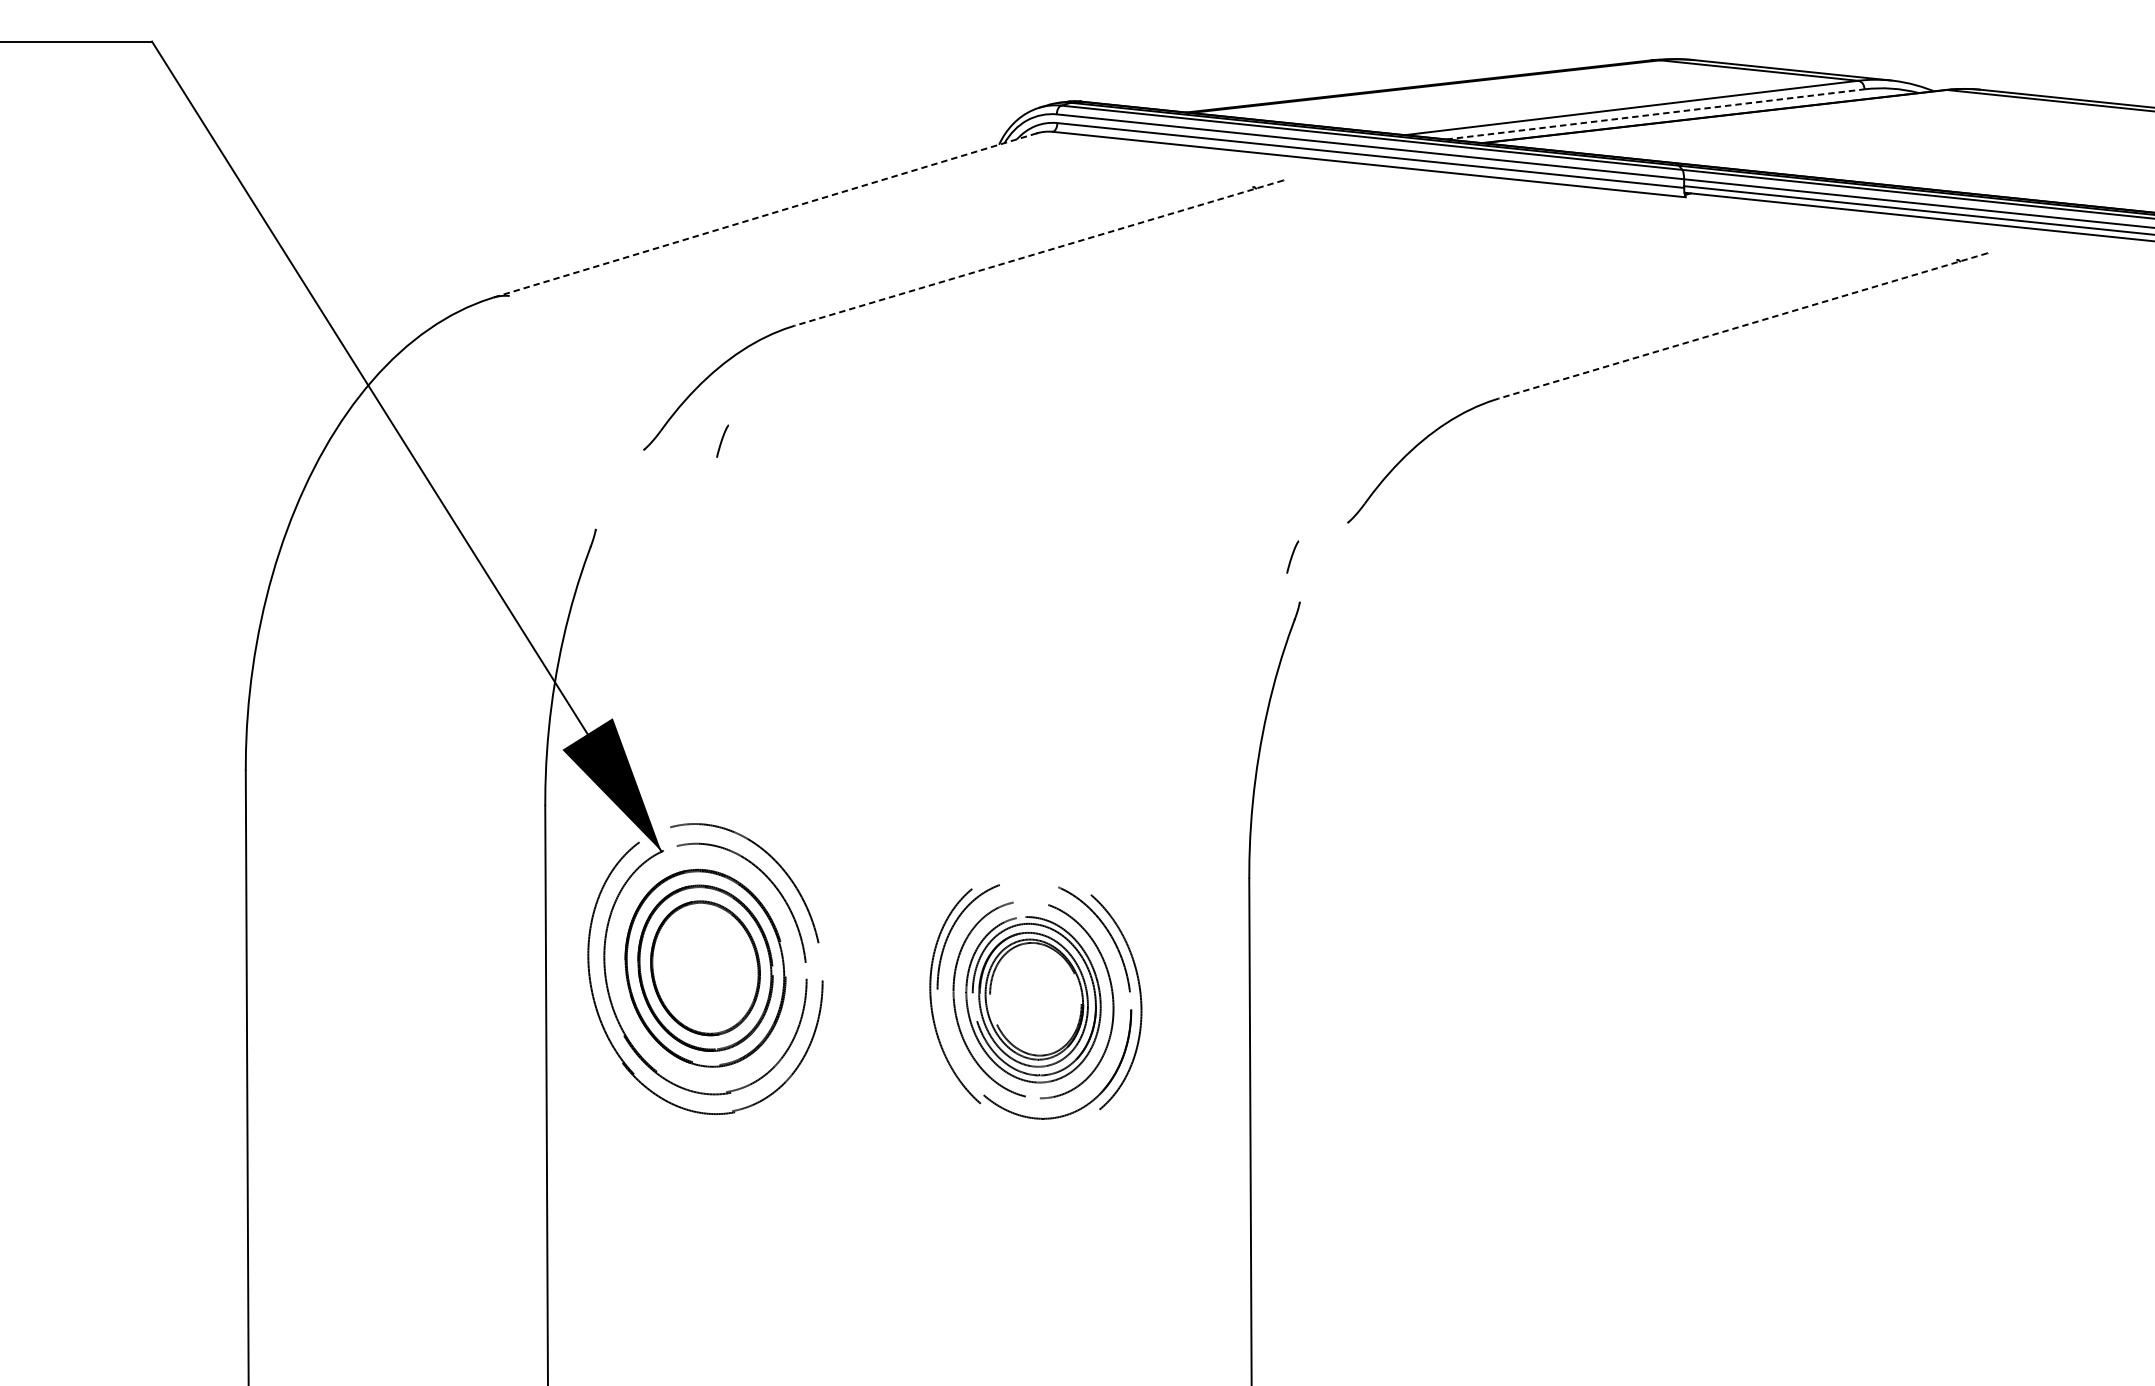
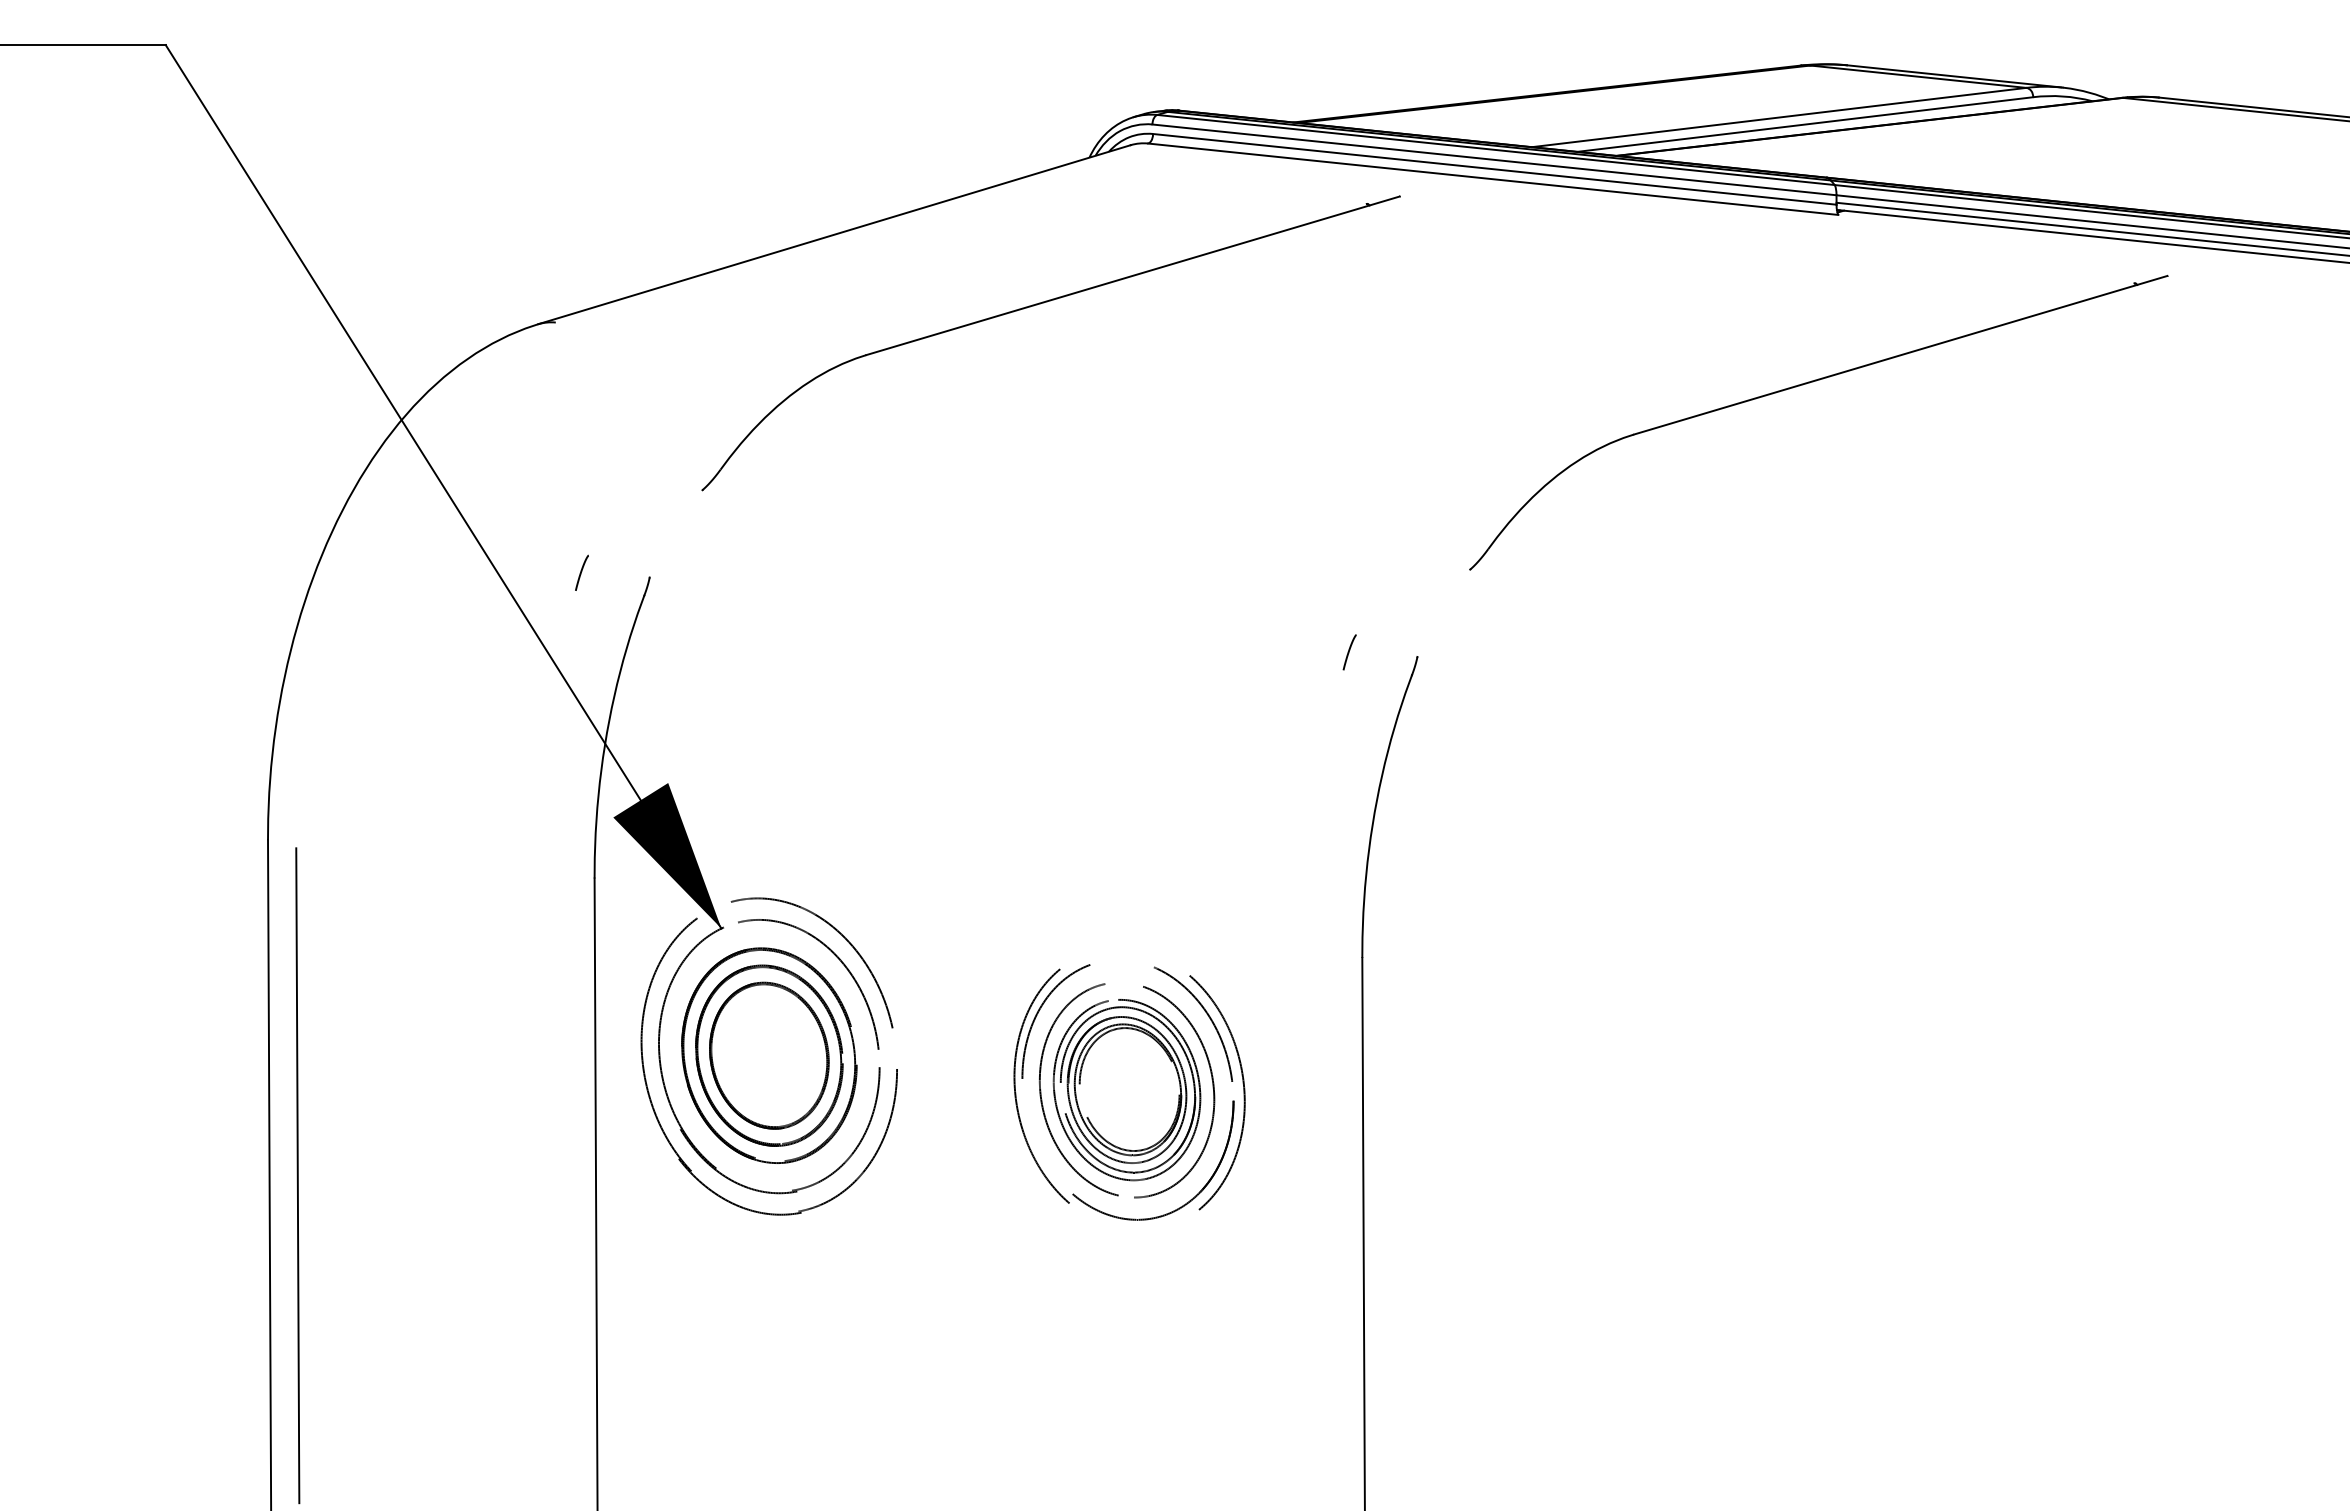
line: (1655, 114) -> (1805, 124), dashed -> solid
line: (765, 215) -> (834, 234), dashed -> solid
line: (1038, 252) -> (1132, 275), dashed -> solid
line: (1742, 326) -> (1900, 355), dashed -> solid
curve: (722, 440) -> (581, 572), moved
curve: (1292, 557) -> (1349, 652), moved
line: (272, 1078) -> (297, 1175), added

